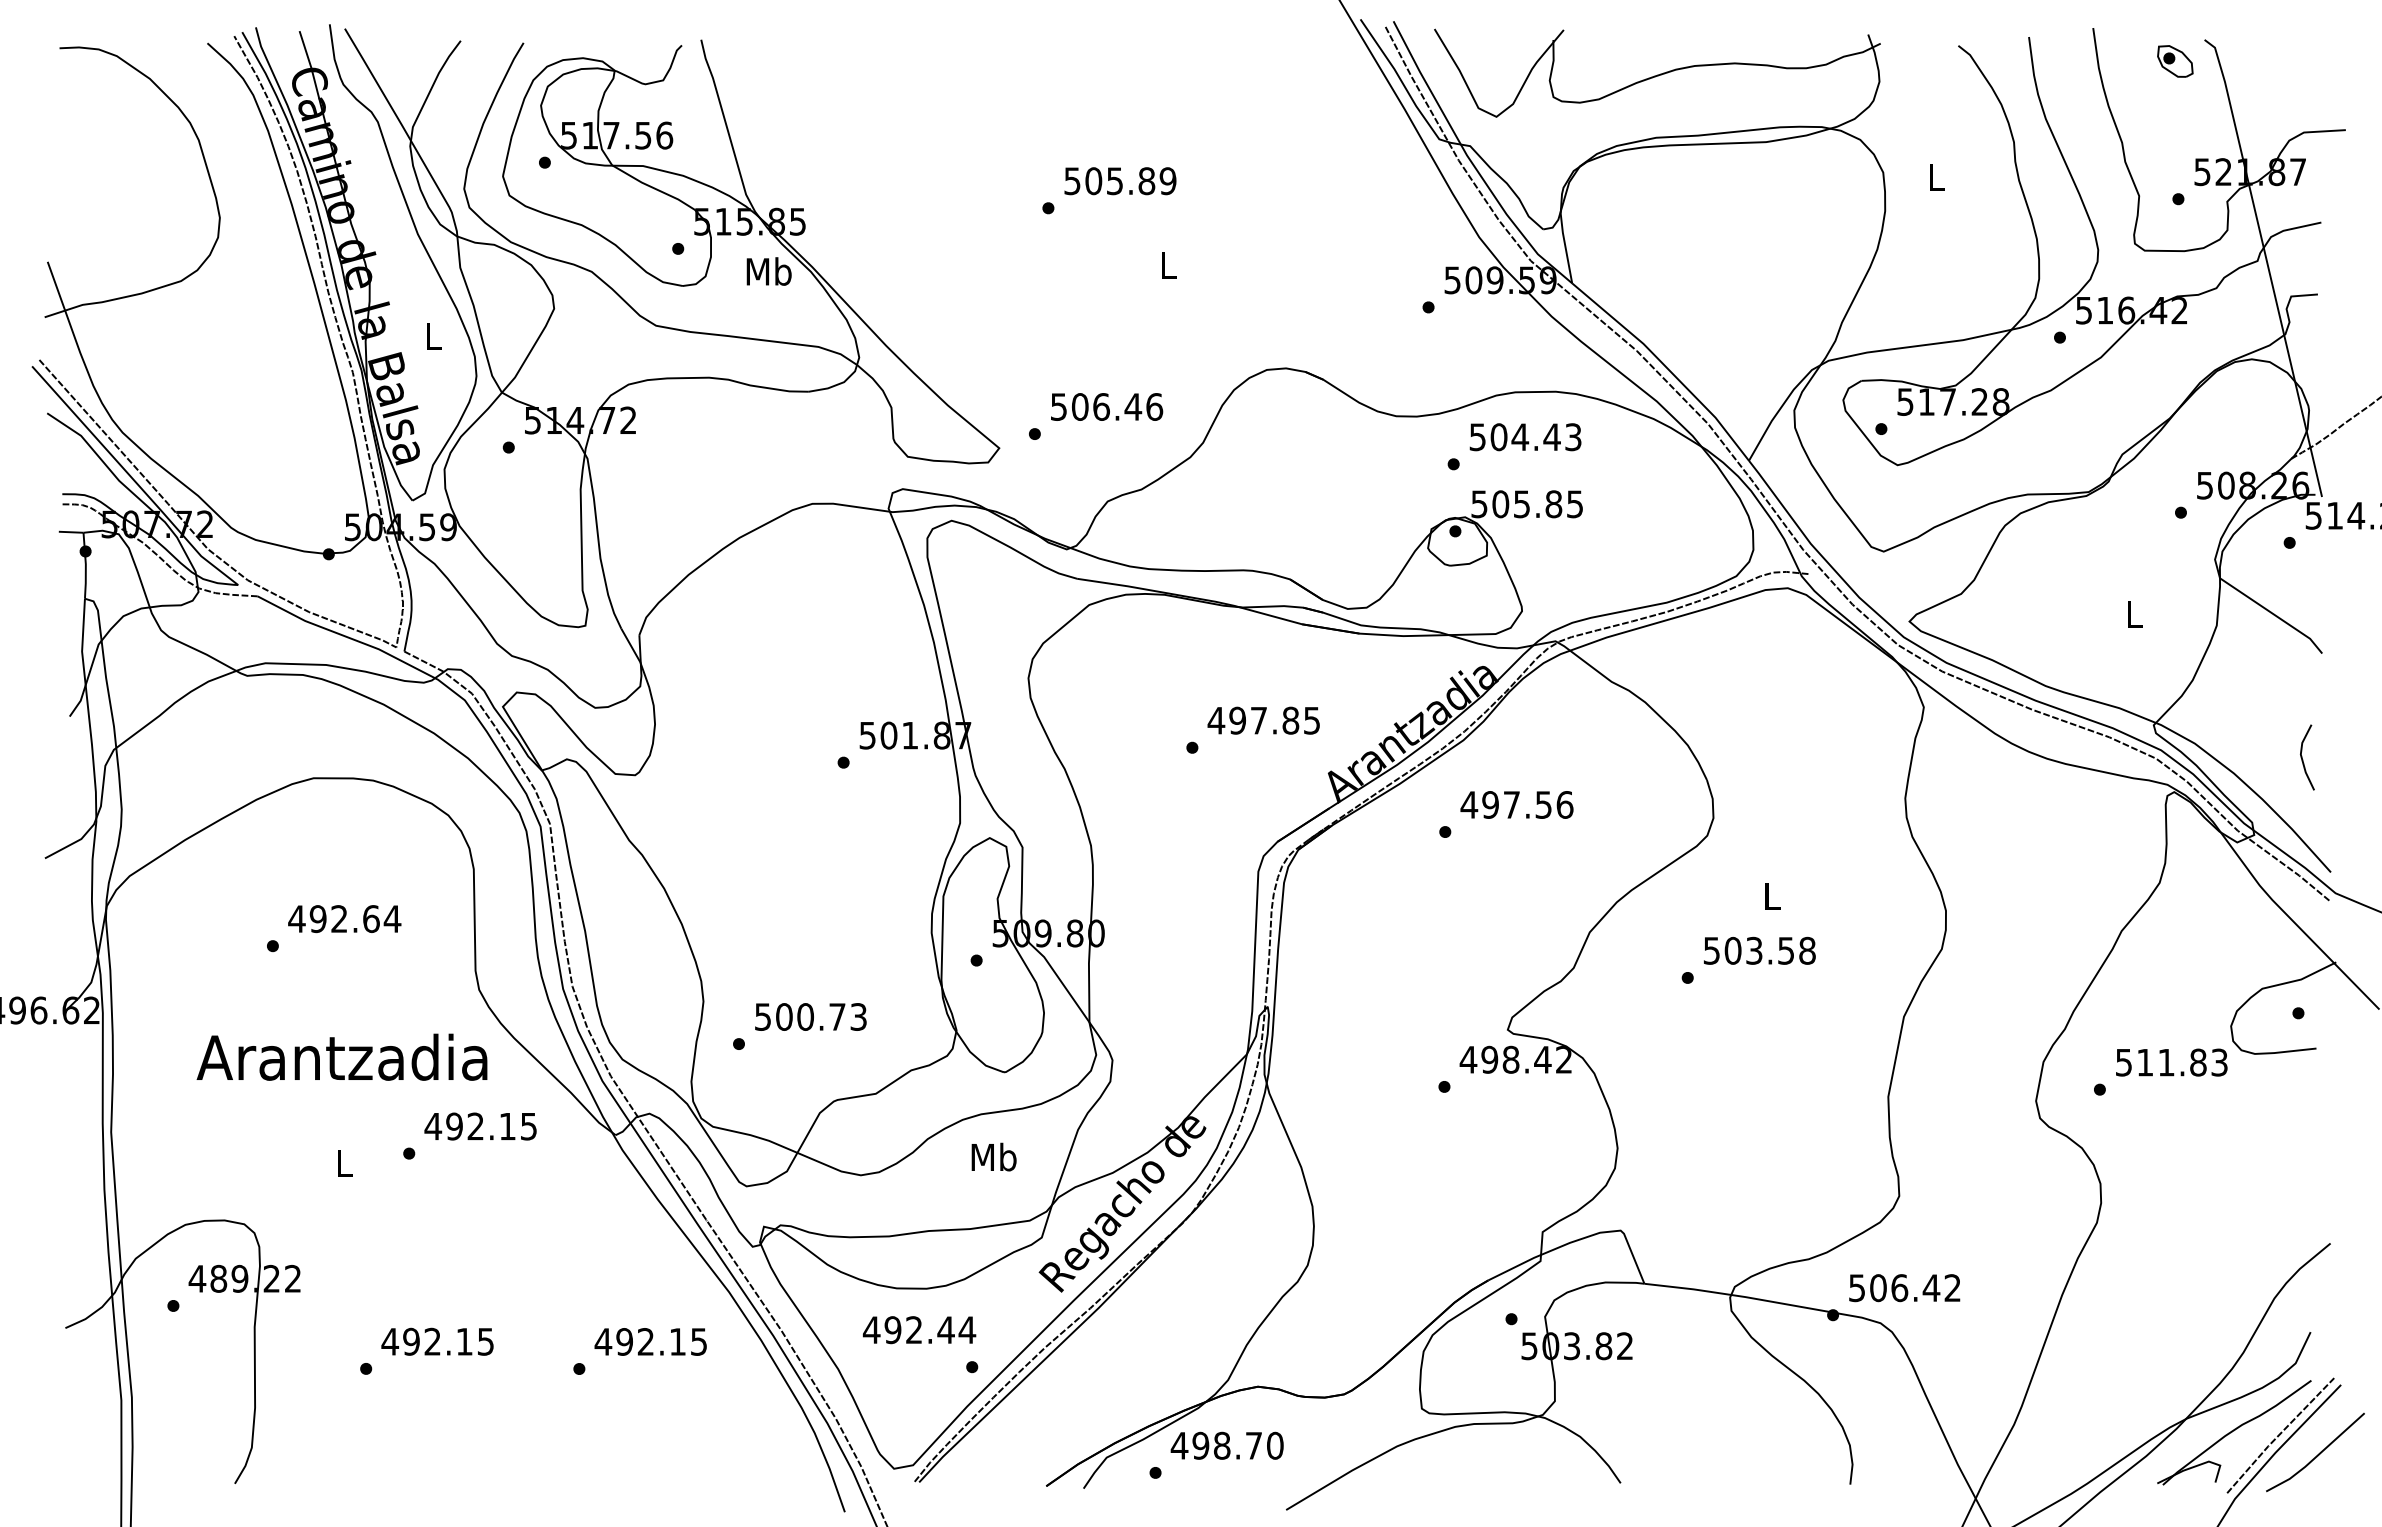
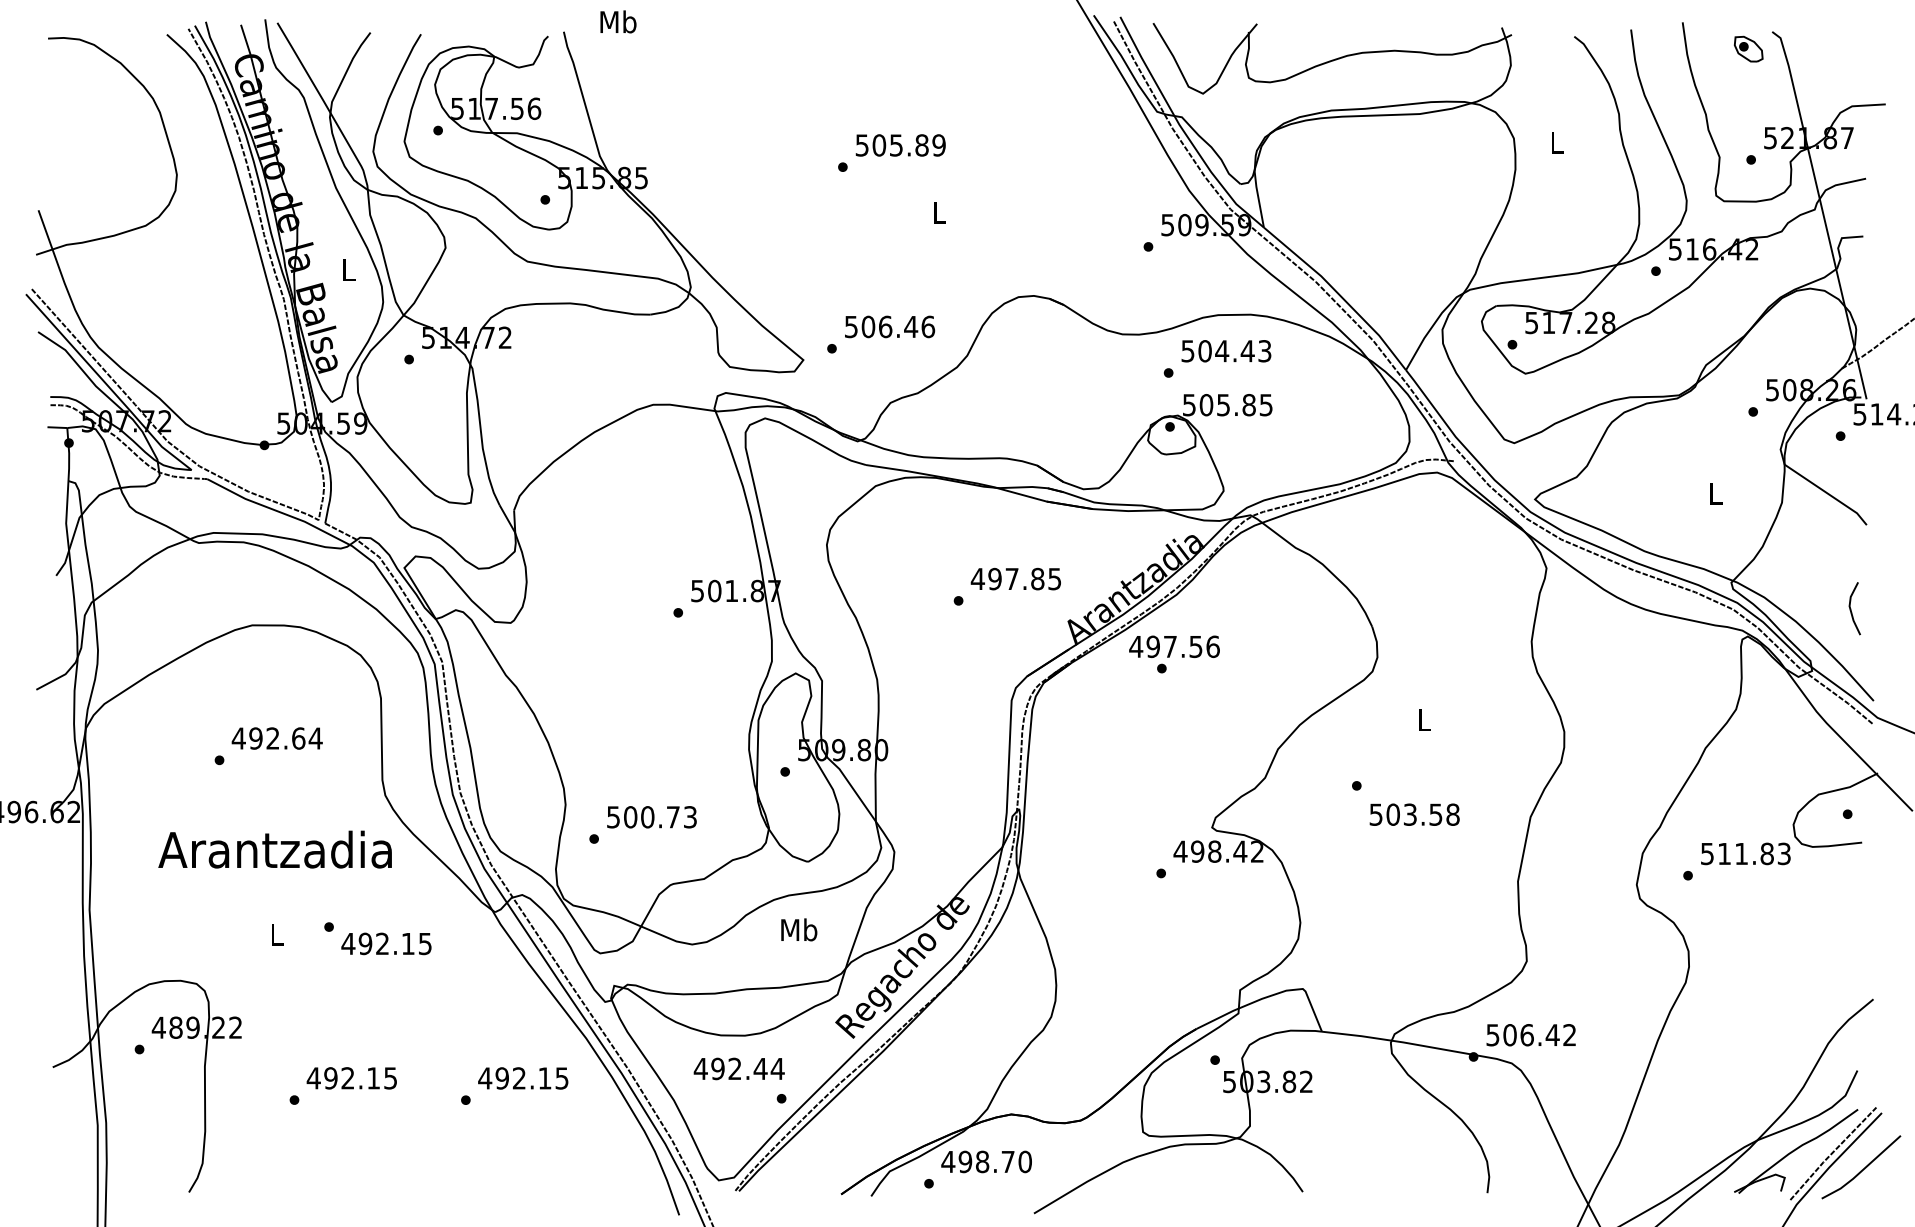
text: (768, 271) -> (617, 21), moved
text: (1516, 804) -> (1174, 646), moved
text: (1759, 950) -> (1414, 814), moved
text: (480, 1126) -> (386, 943), moved

